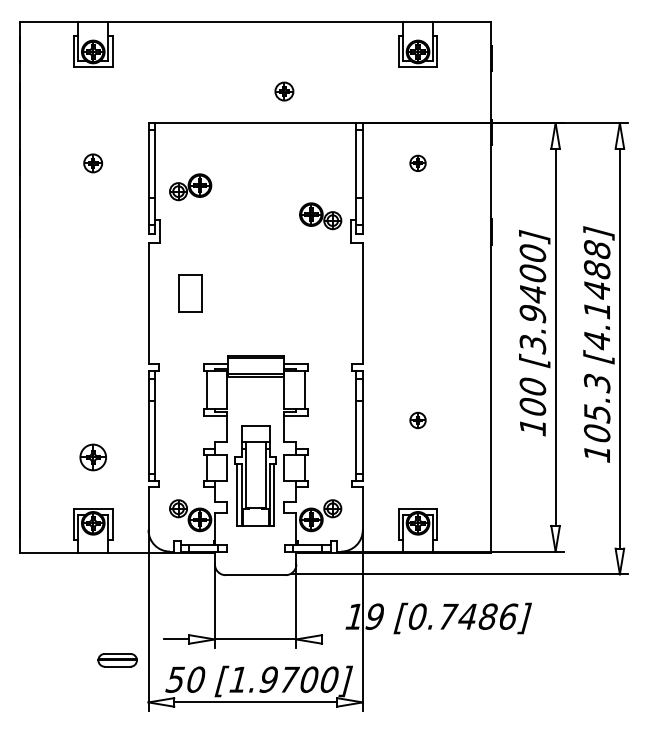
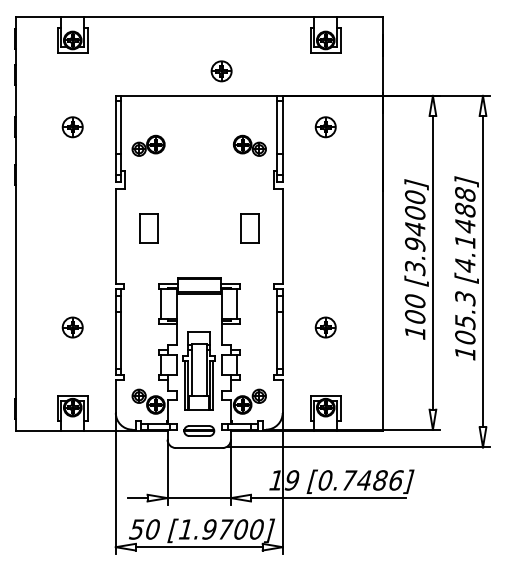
part: (284, 91) -> (221, 71), size x1.43
part: (92, 163) -> (72, 127), size x1.43
part: (417, 163) -> (325, 127), size x1.67
part: (320, 216) -> (249, 146), moved
part: (320, 293) -> (249, 228), added
part: (417, 420) -> (325, 327), size x1.67
part: (92, 457) -> (72, 327), moved
line: (421, 639) -> (328, 498), added
part: (117, 660) -> (199, 431), moved

